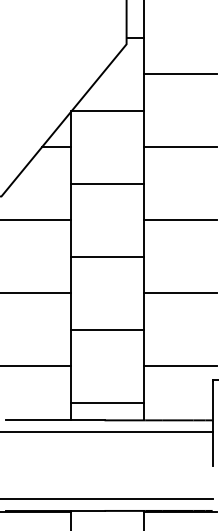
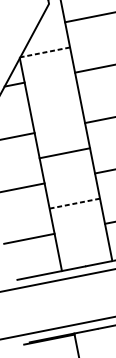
line: (107, 110) -> (44, 52), solid -> dashed
line: (106, 183) -> (54, 102), removed
line: (107, 329) -> (74, 203), solid -> dashed
line: (106, 402) -> (84, 253), removed

